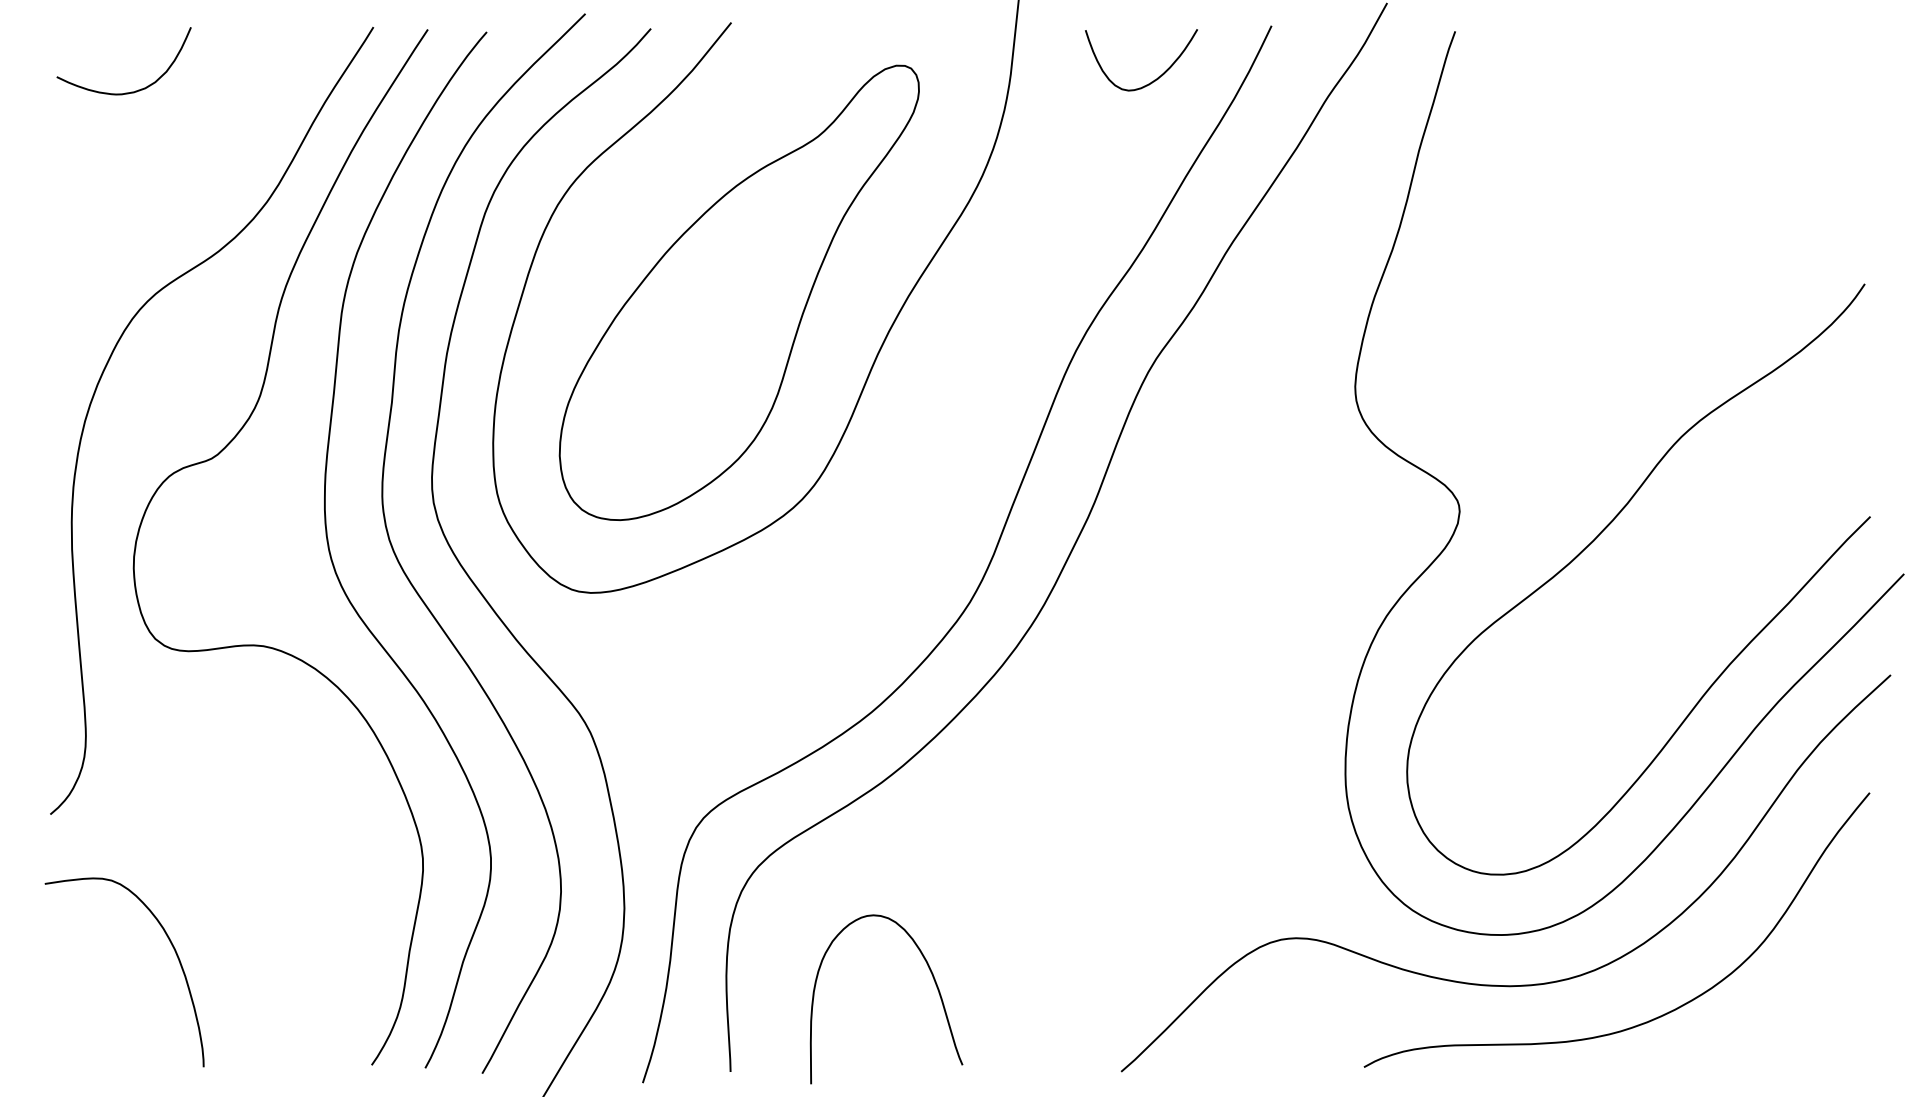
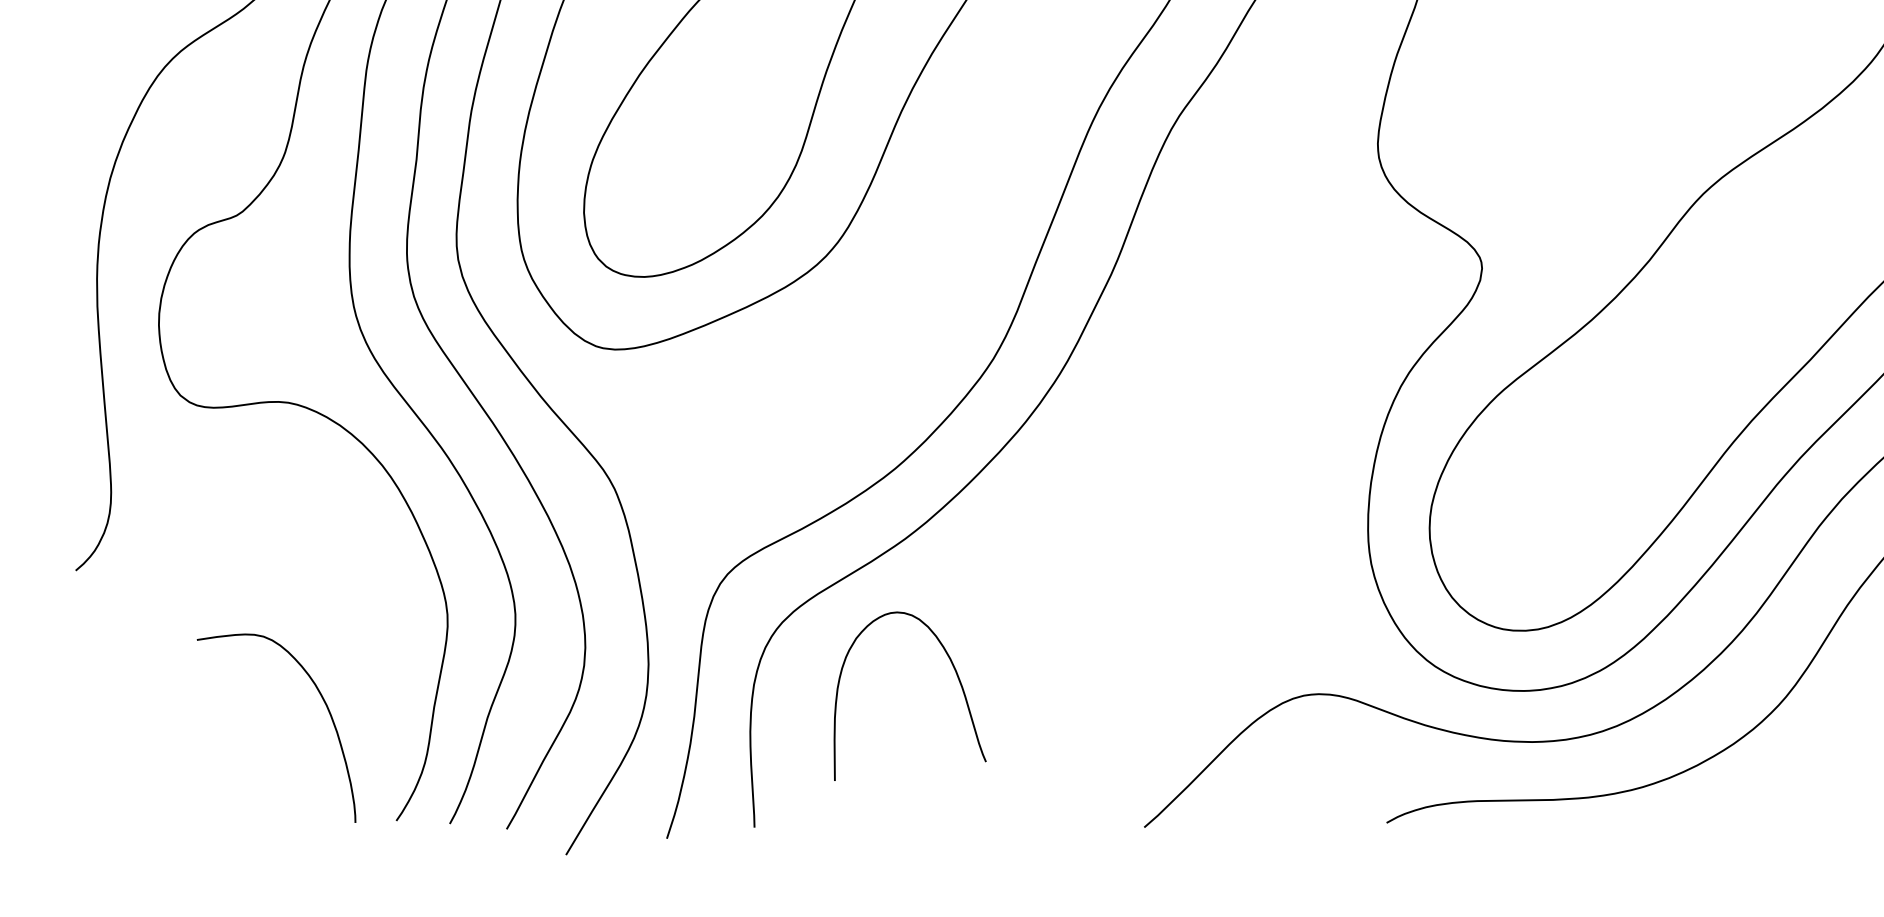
curve: (172, 947) -> (324, 703), moved
curve: (934, 982) -> (957, 679), moved

